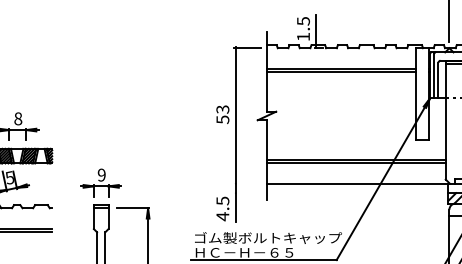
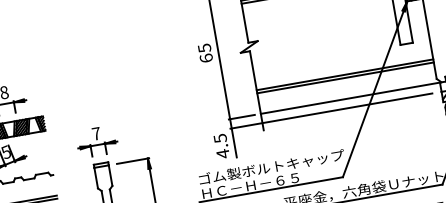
text: (222, 114) -> (205, 53), 53 -> 65
text: (101, 174) -> (96, 133), 9 -> 7
line: (247, 183) -> (241, 116), added
line: (336, 193) -> (331, 111), added

